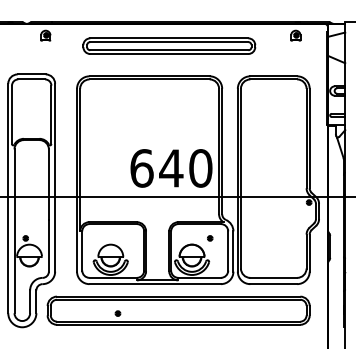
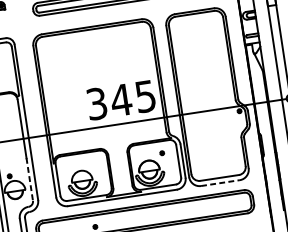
text: (171, 168) -> (121, 100), 640 -> 345
line: (48, 245) -> (29, 179), solid -> dashed
line: (274, 284) -> (221, 183), solid -> dashed

